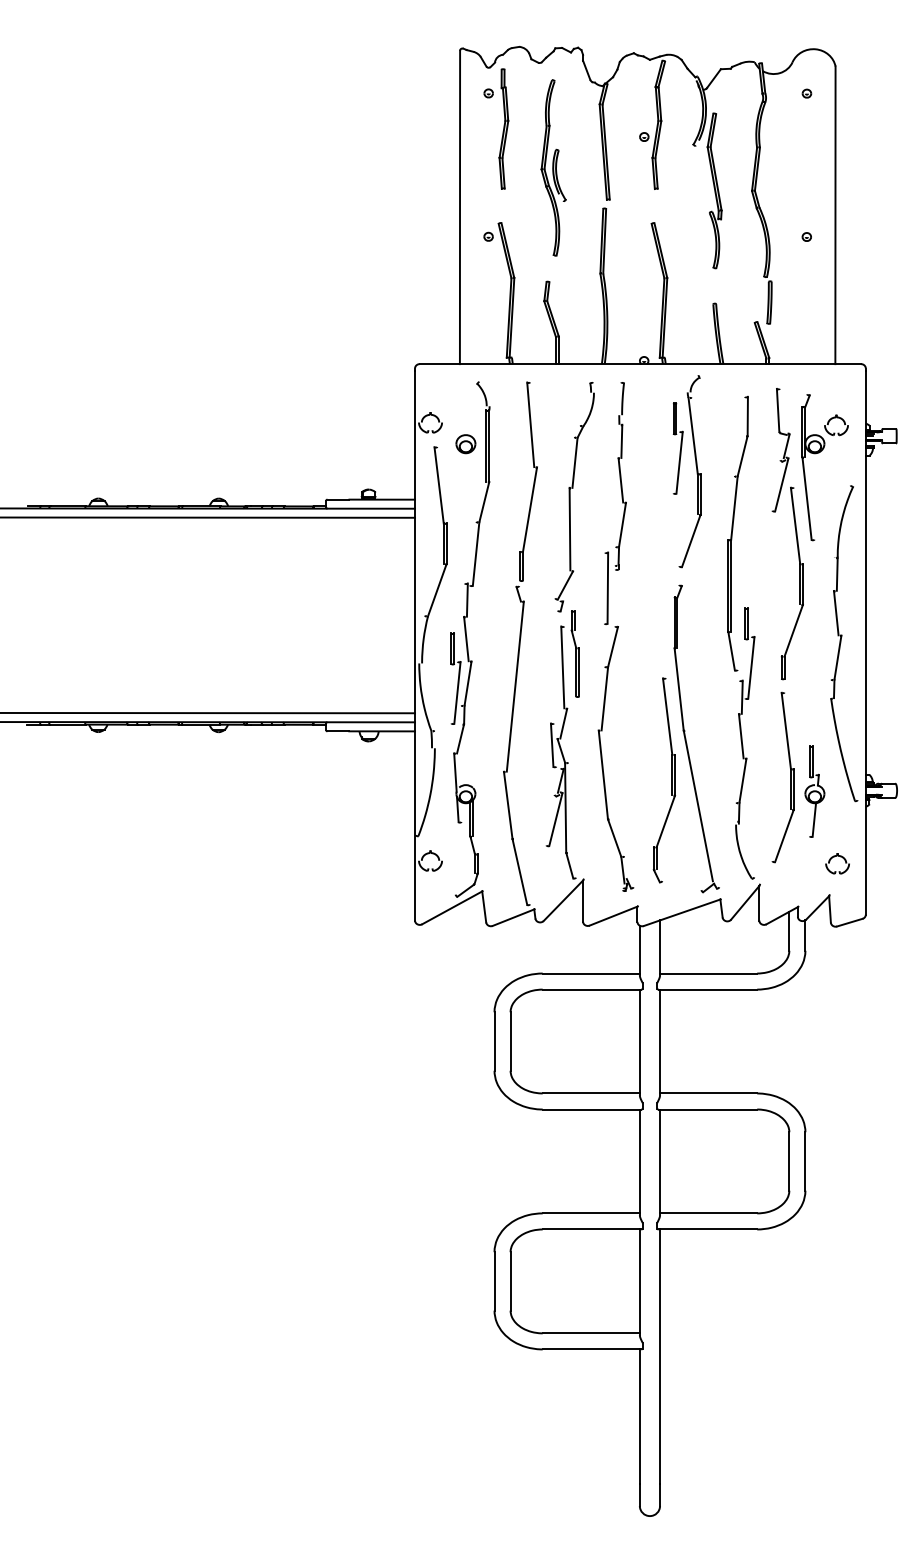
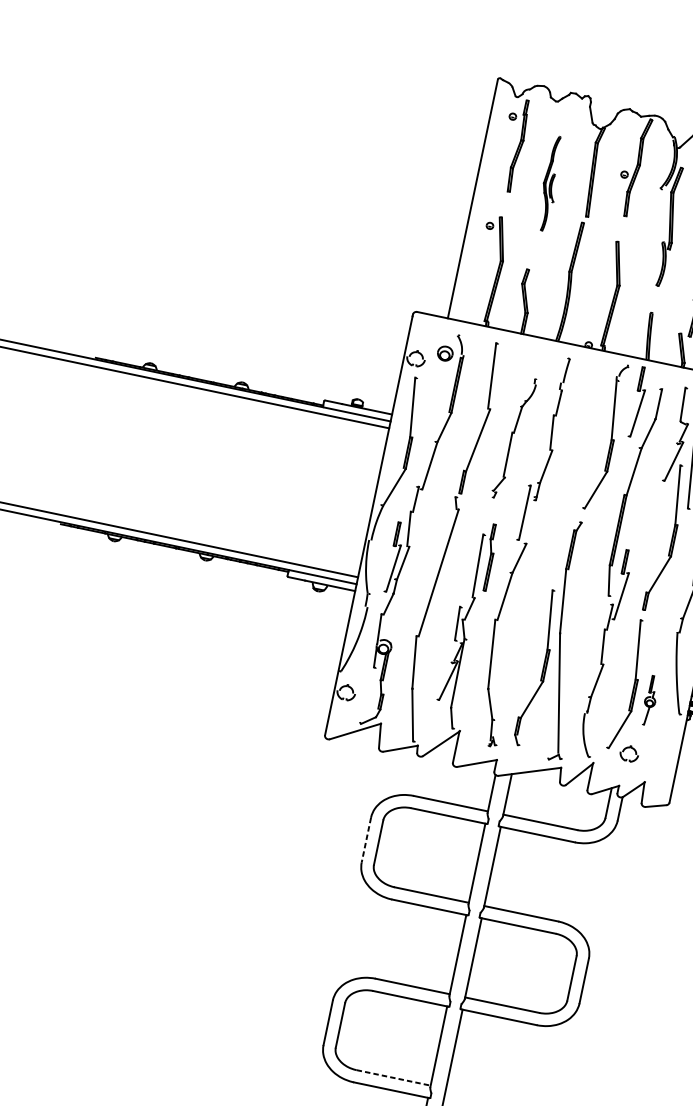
part: (553, 167) -> (550, 183), size x0.7
part: (465, 444) -> (444, 353), moved
part: (677, 448) -> (638, 402), moved
part: (574, 497) -> (513, 438), size x0.7
part: (814, 791) -> (650, 700), size x0.7
part: (834, 857) -> (628, 748), moved
line: (494, 1042) -> (366, 840), solid -> dashed
line: (591, 1333) -> (393, 1078), solid -> dashed

